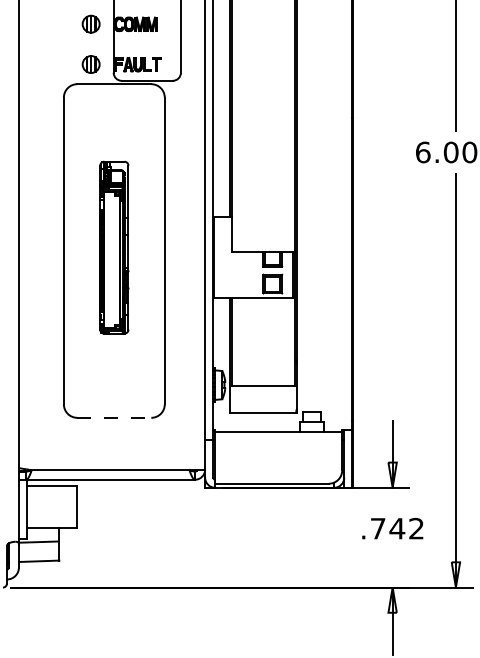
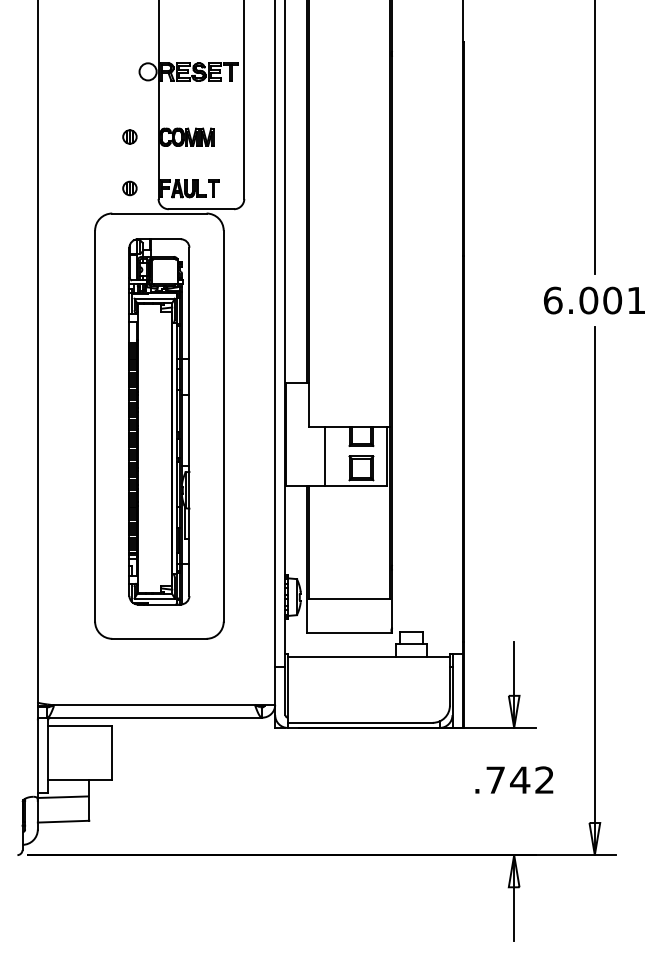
part: (90, 23) -> (129, 136), size x0.62
part: (90, 64) -> (129, 188), size x0.62
part: (114, 247) -> (159, 421), size x1.67
line: (243, 274) -> (324, 456), added
line: (114, 417) -> (159, 638), dashed -> solid

